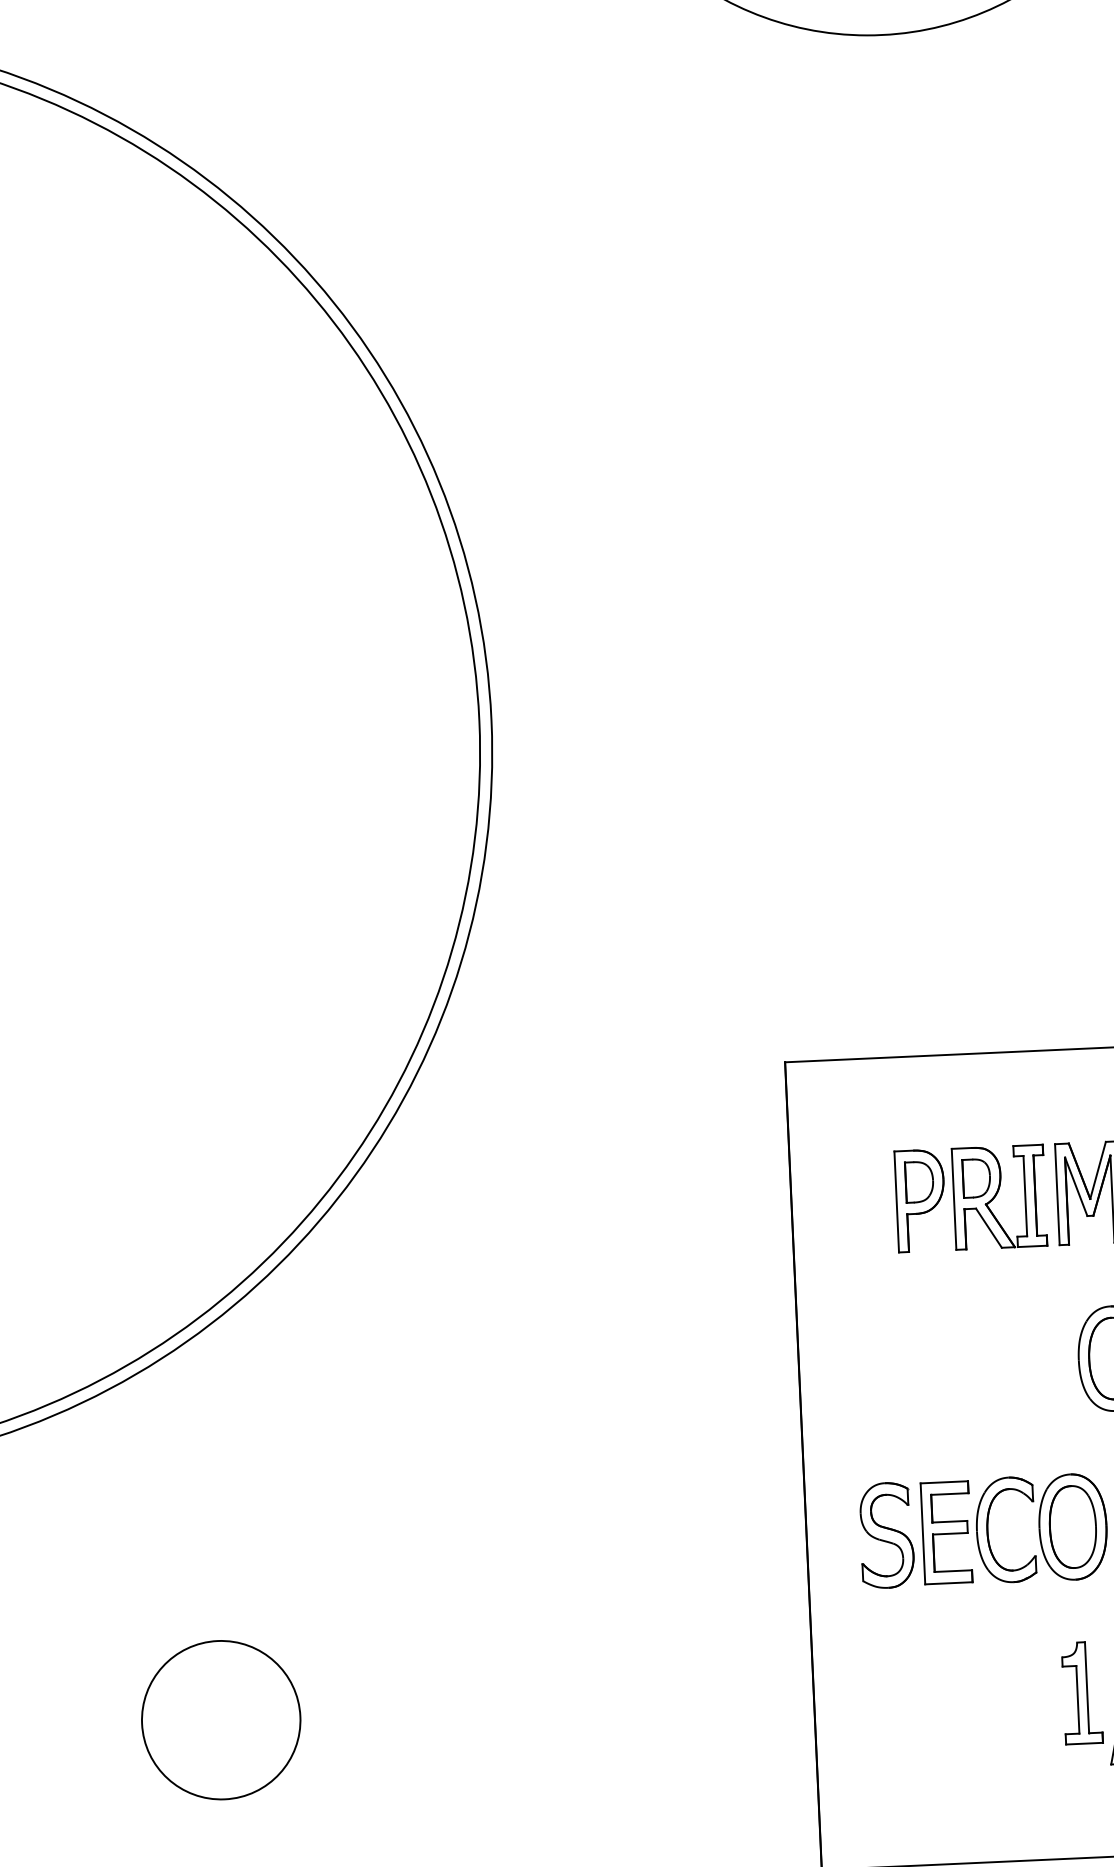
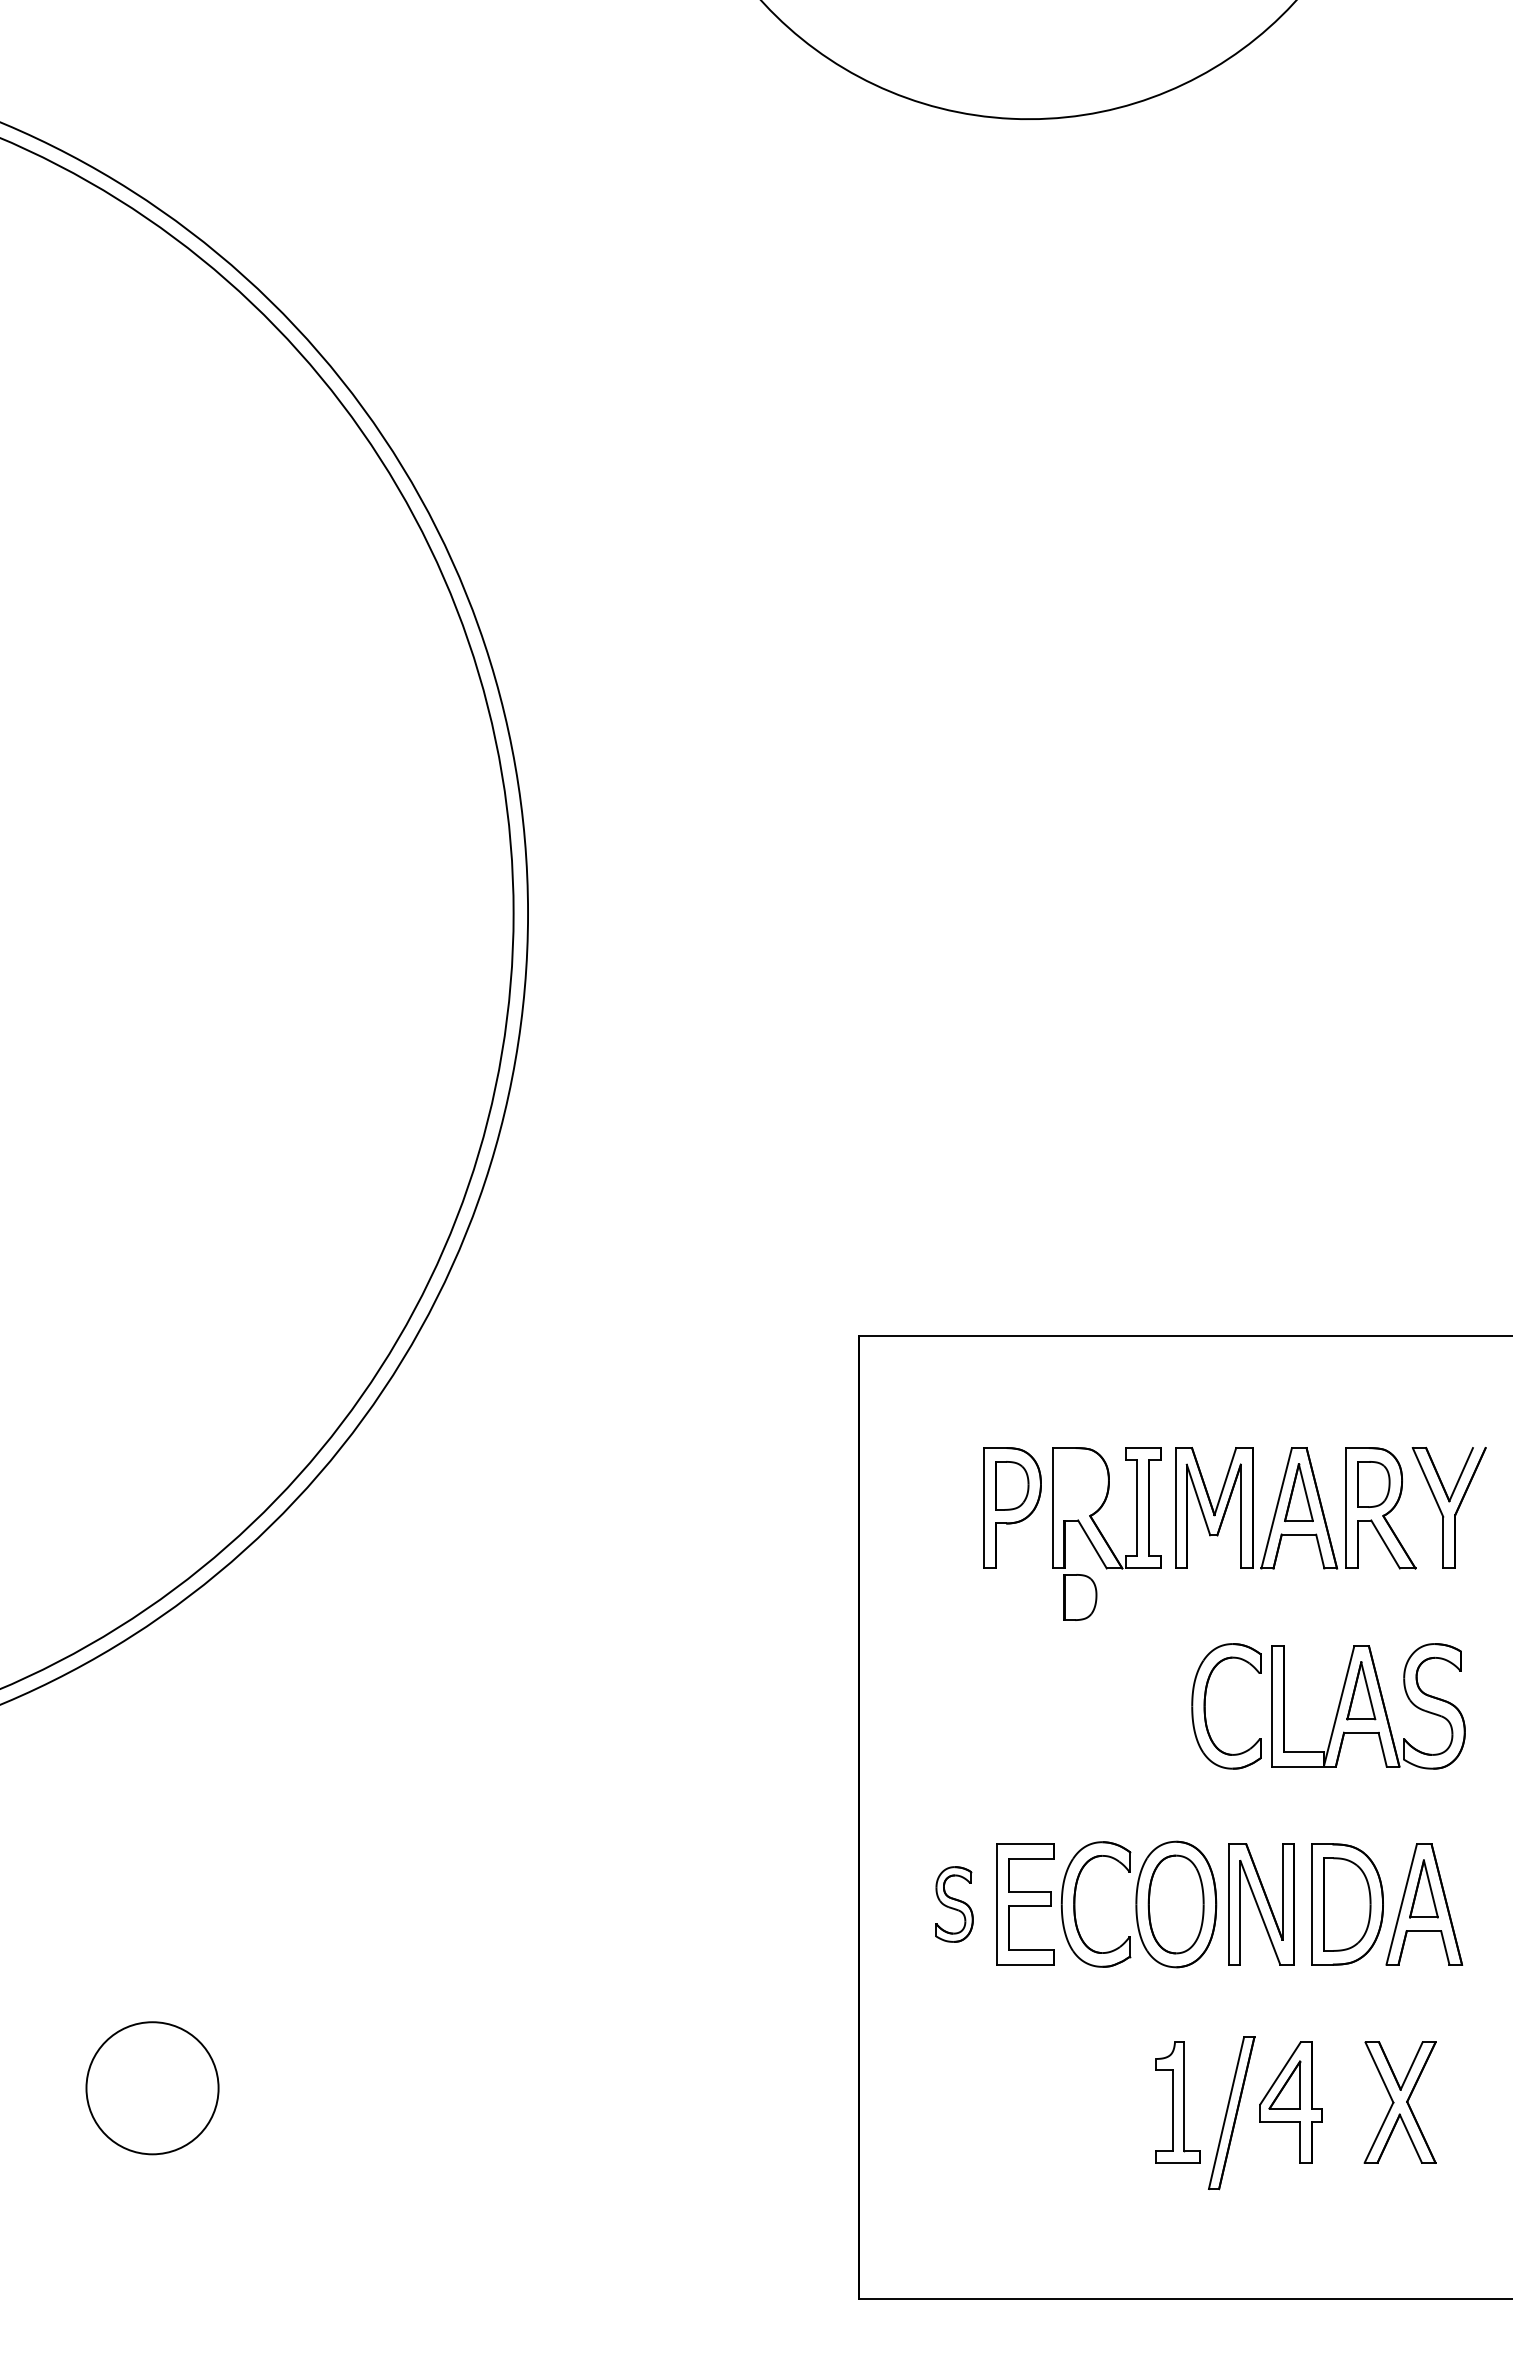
part: (976, 1178) -> (1080, 1597), moved
part: (886, 1535) -> (954, 1904), size x0.6
circle: (221, 1719) -> (152, 2087), size x0.7

